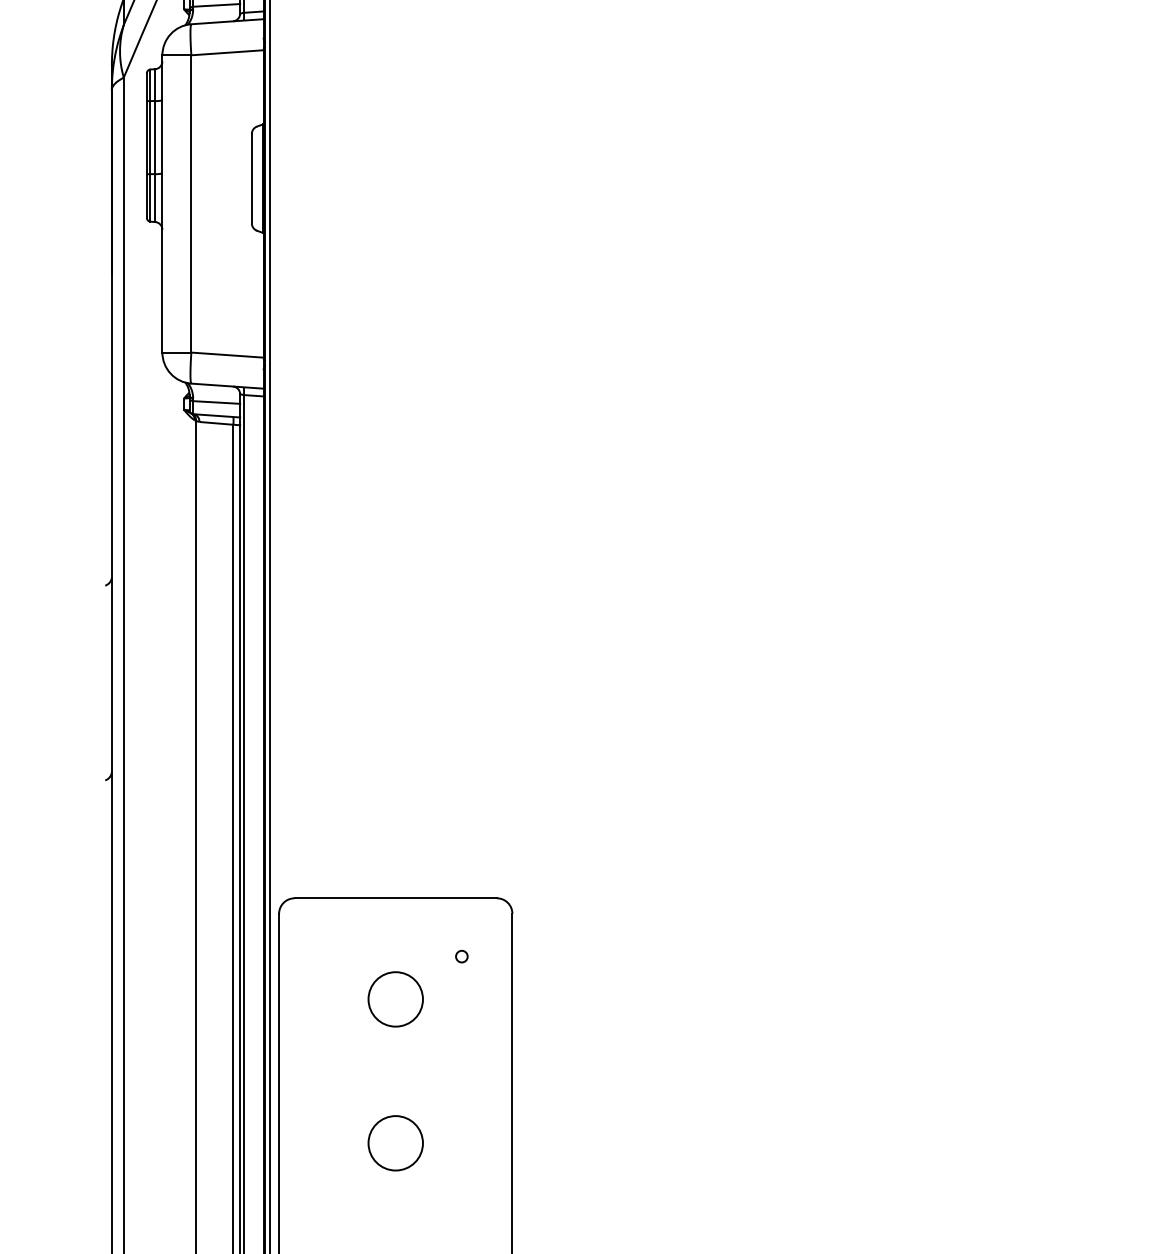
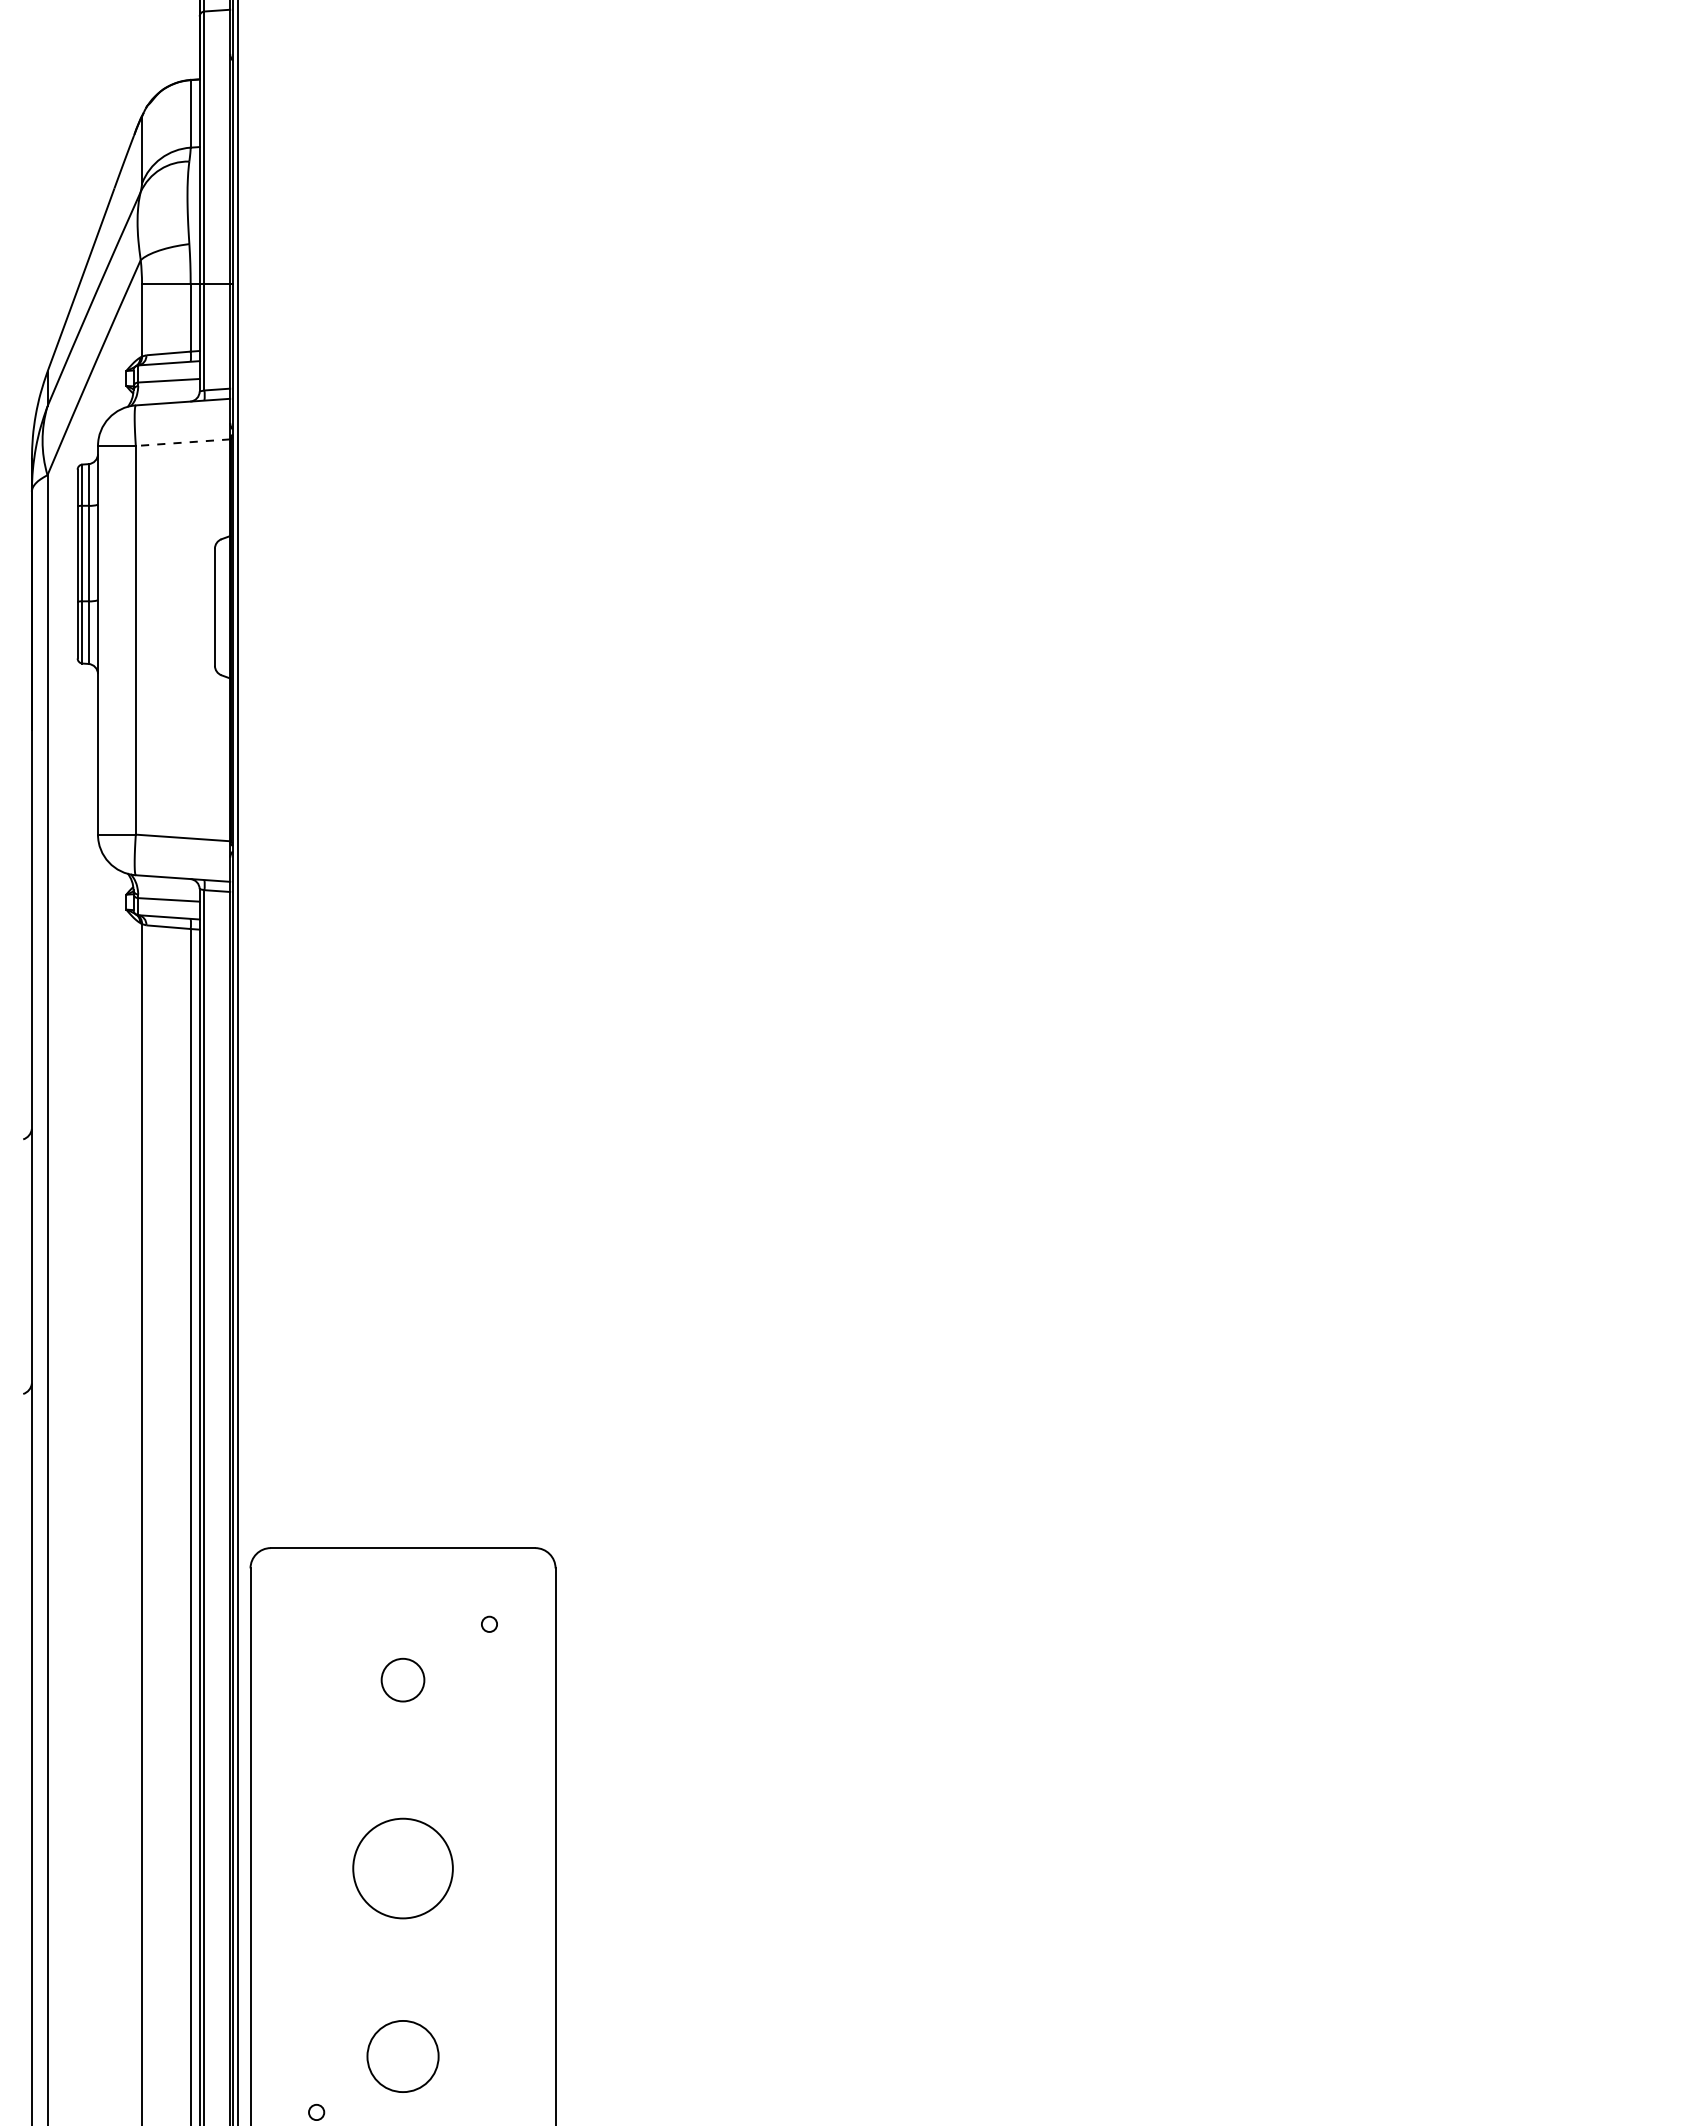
line: (227, 52) -> (182, 442), solid -> dashed
circle: (395, 998) -> (402, 1679), size x0.6
circle: (395, 1142) -> (402, 1867), size x1.4

